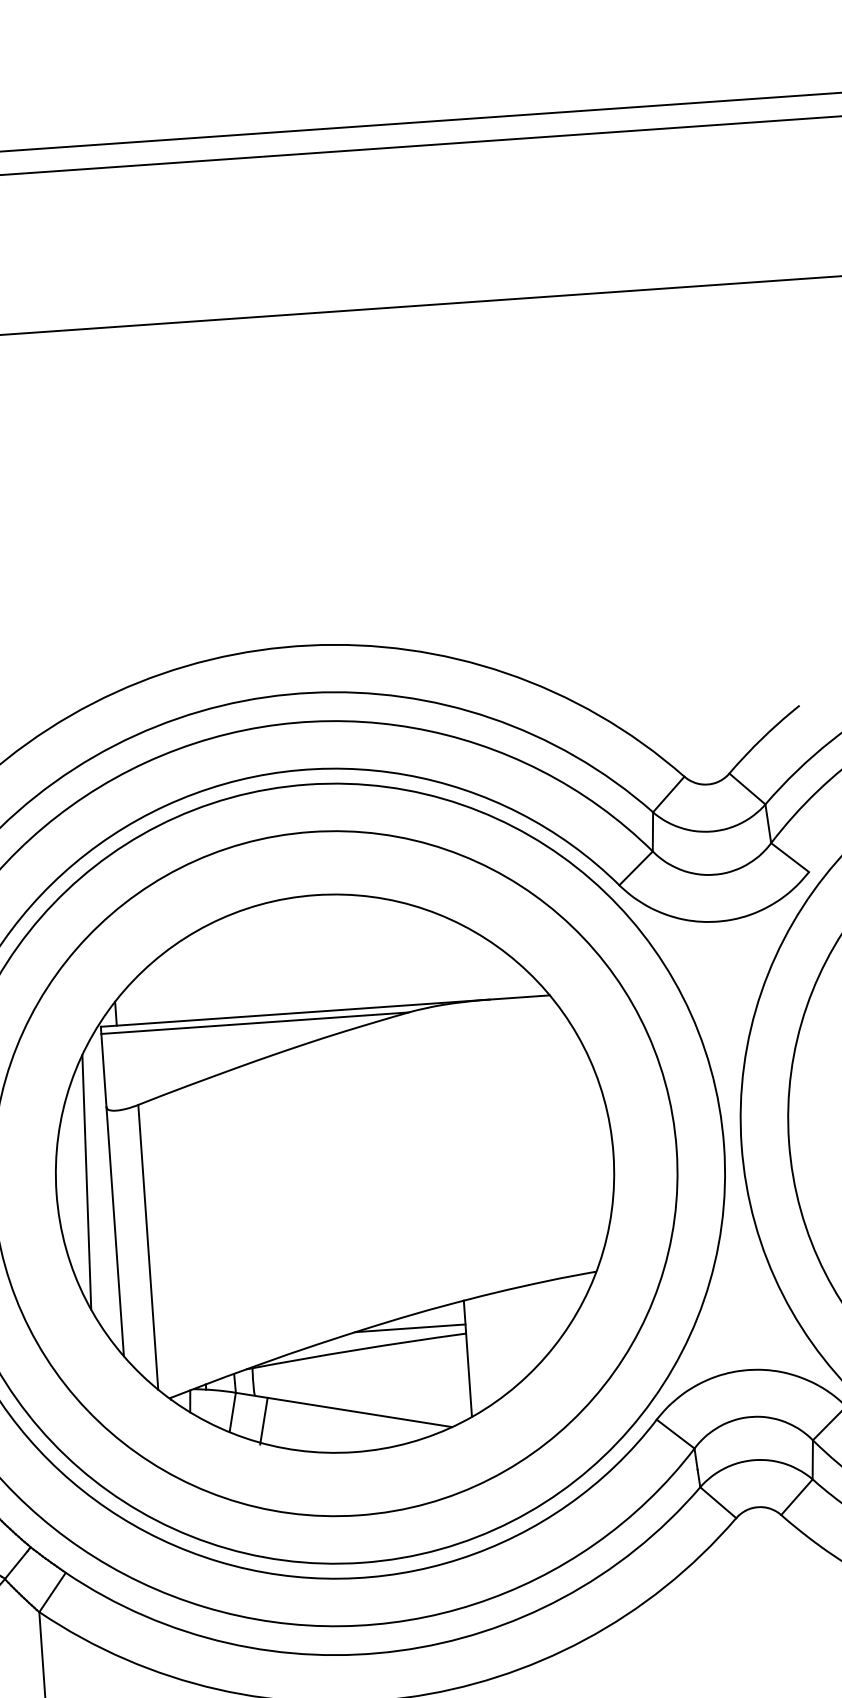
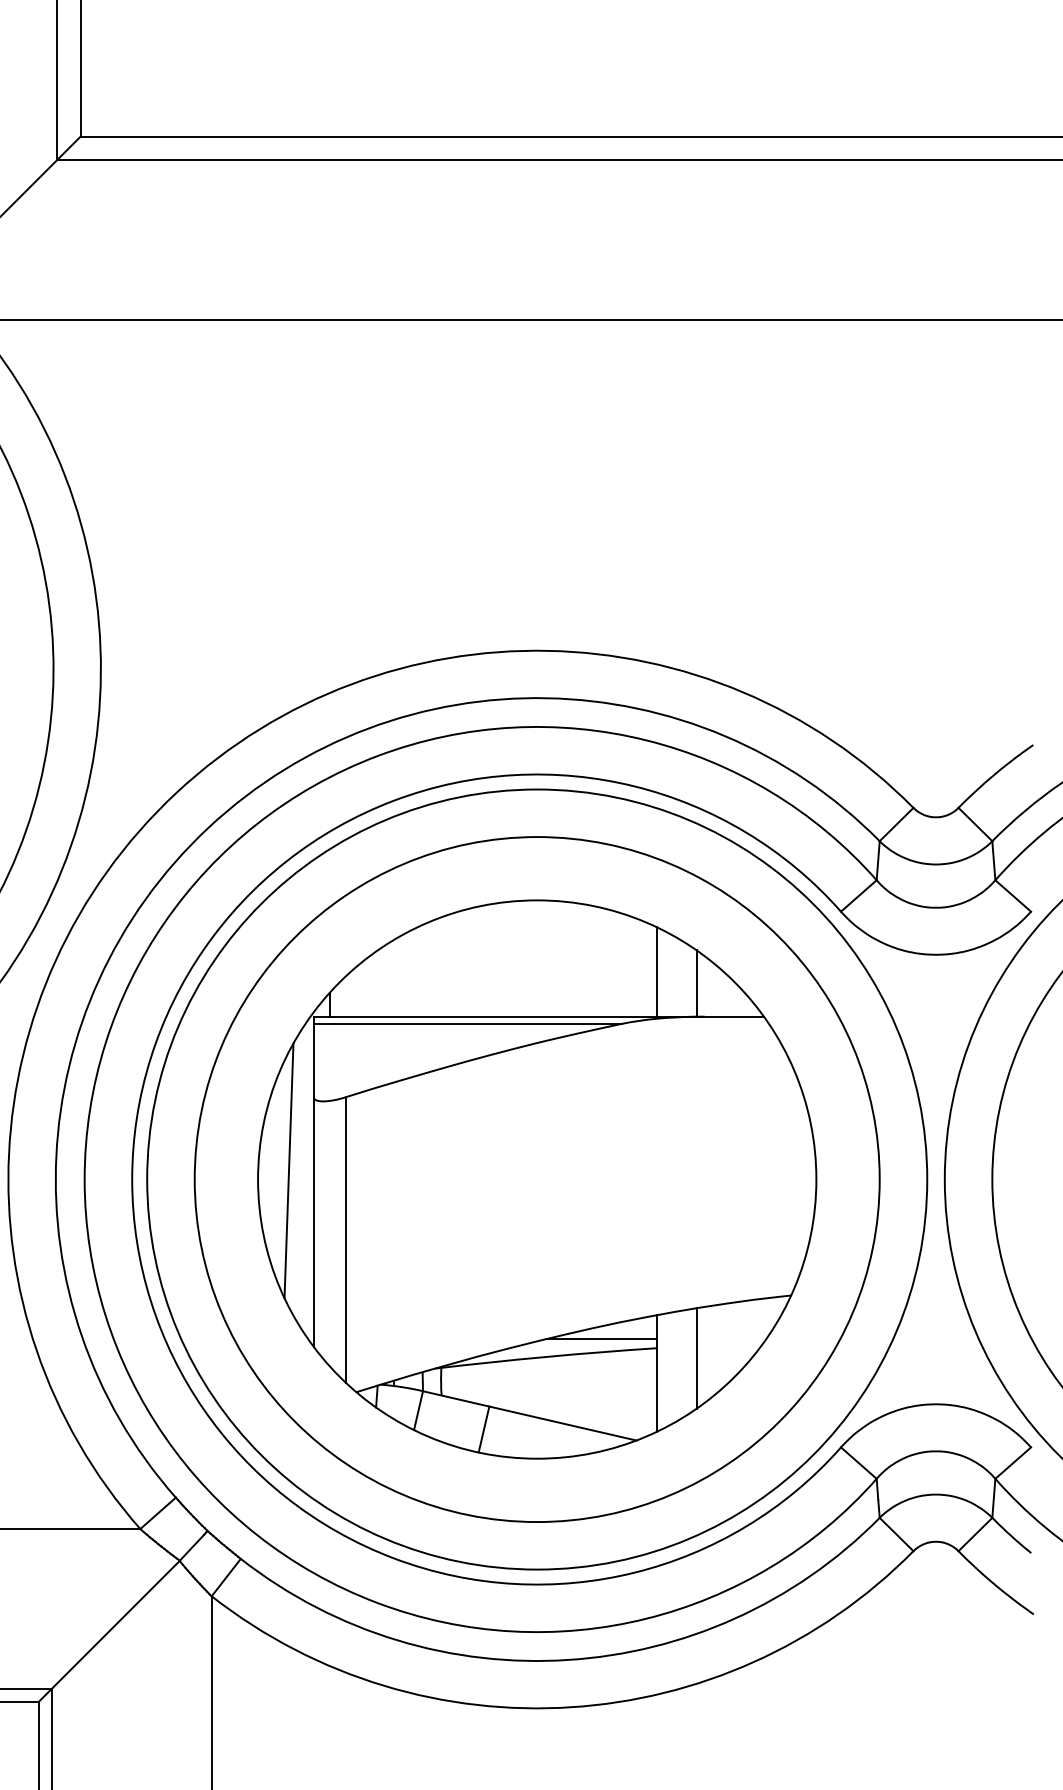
line: (439, 957) -> (656, 971), added
line: (480, 967) -> (696, 983), added
line: (506, 1341) -> (696, 1358), added
line: (263, 1421) -> (483, 1429), moved

